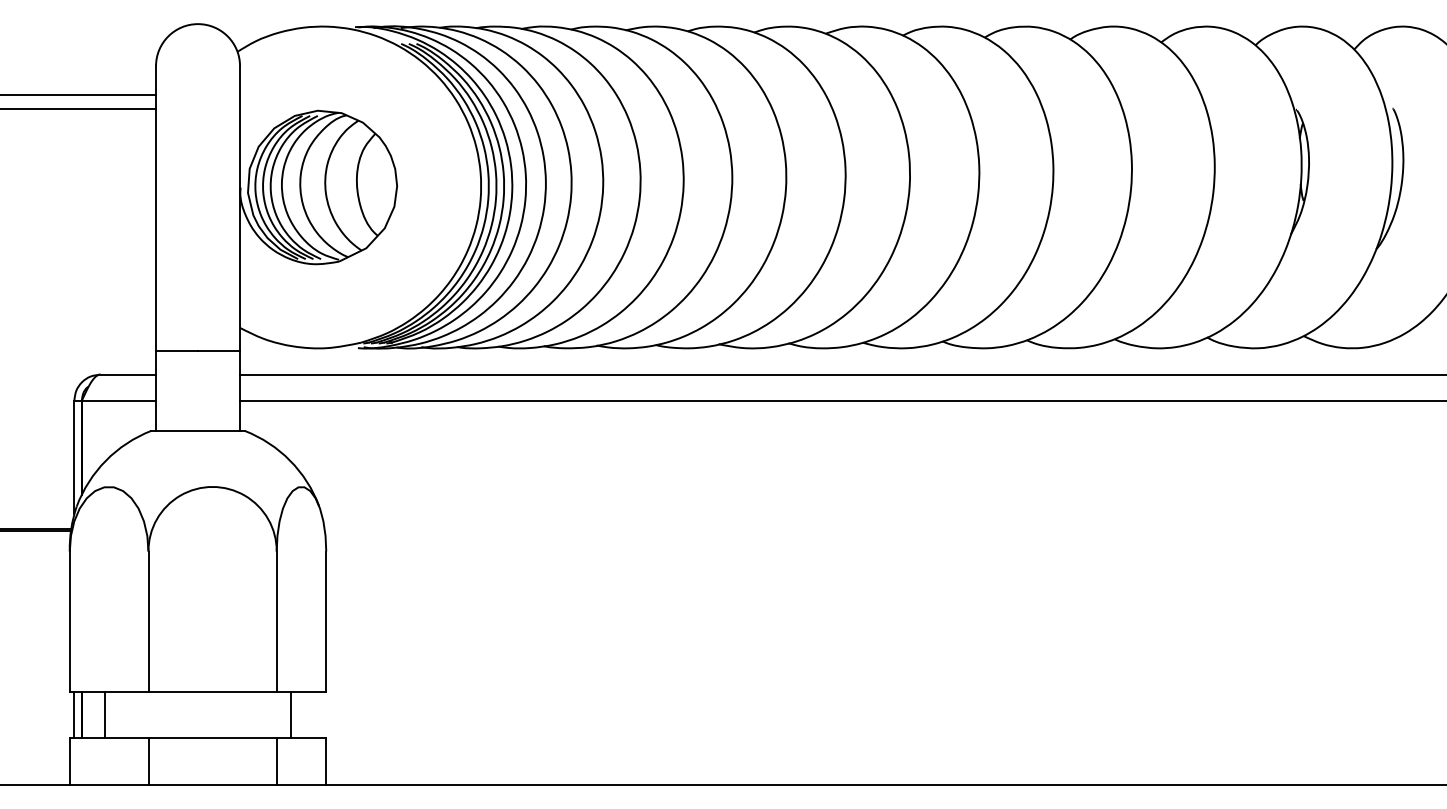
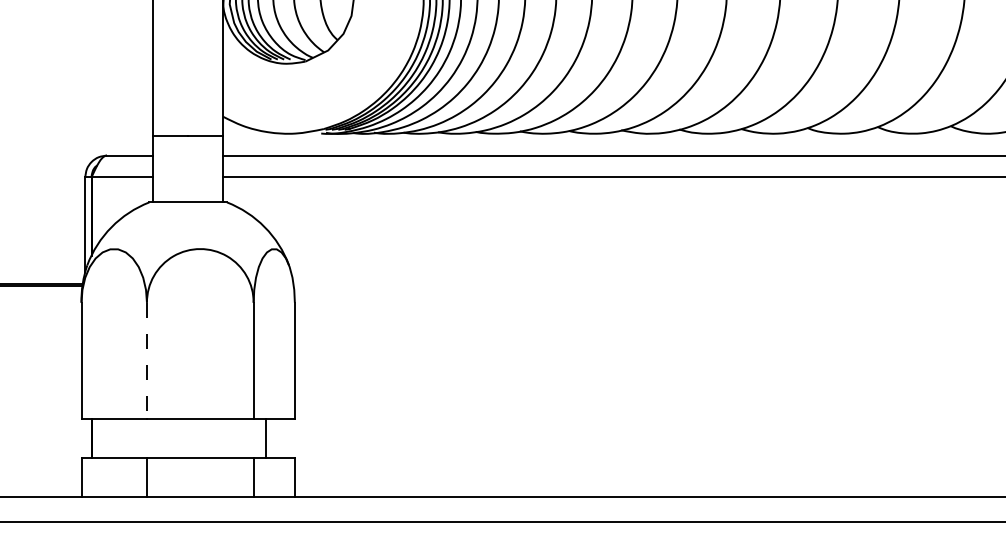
line: (148, 622) -> (146, 361), solid -> dashed
line: (74, 714) -> (85, 438), removed
line: (104, 714) -> (110, 438), removed

